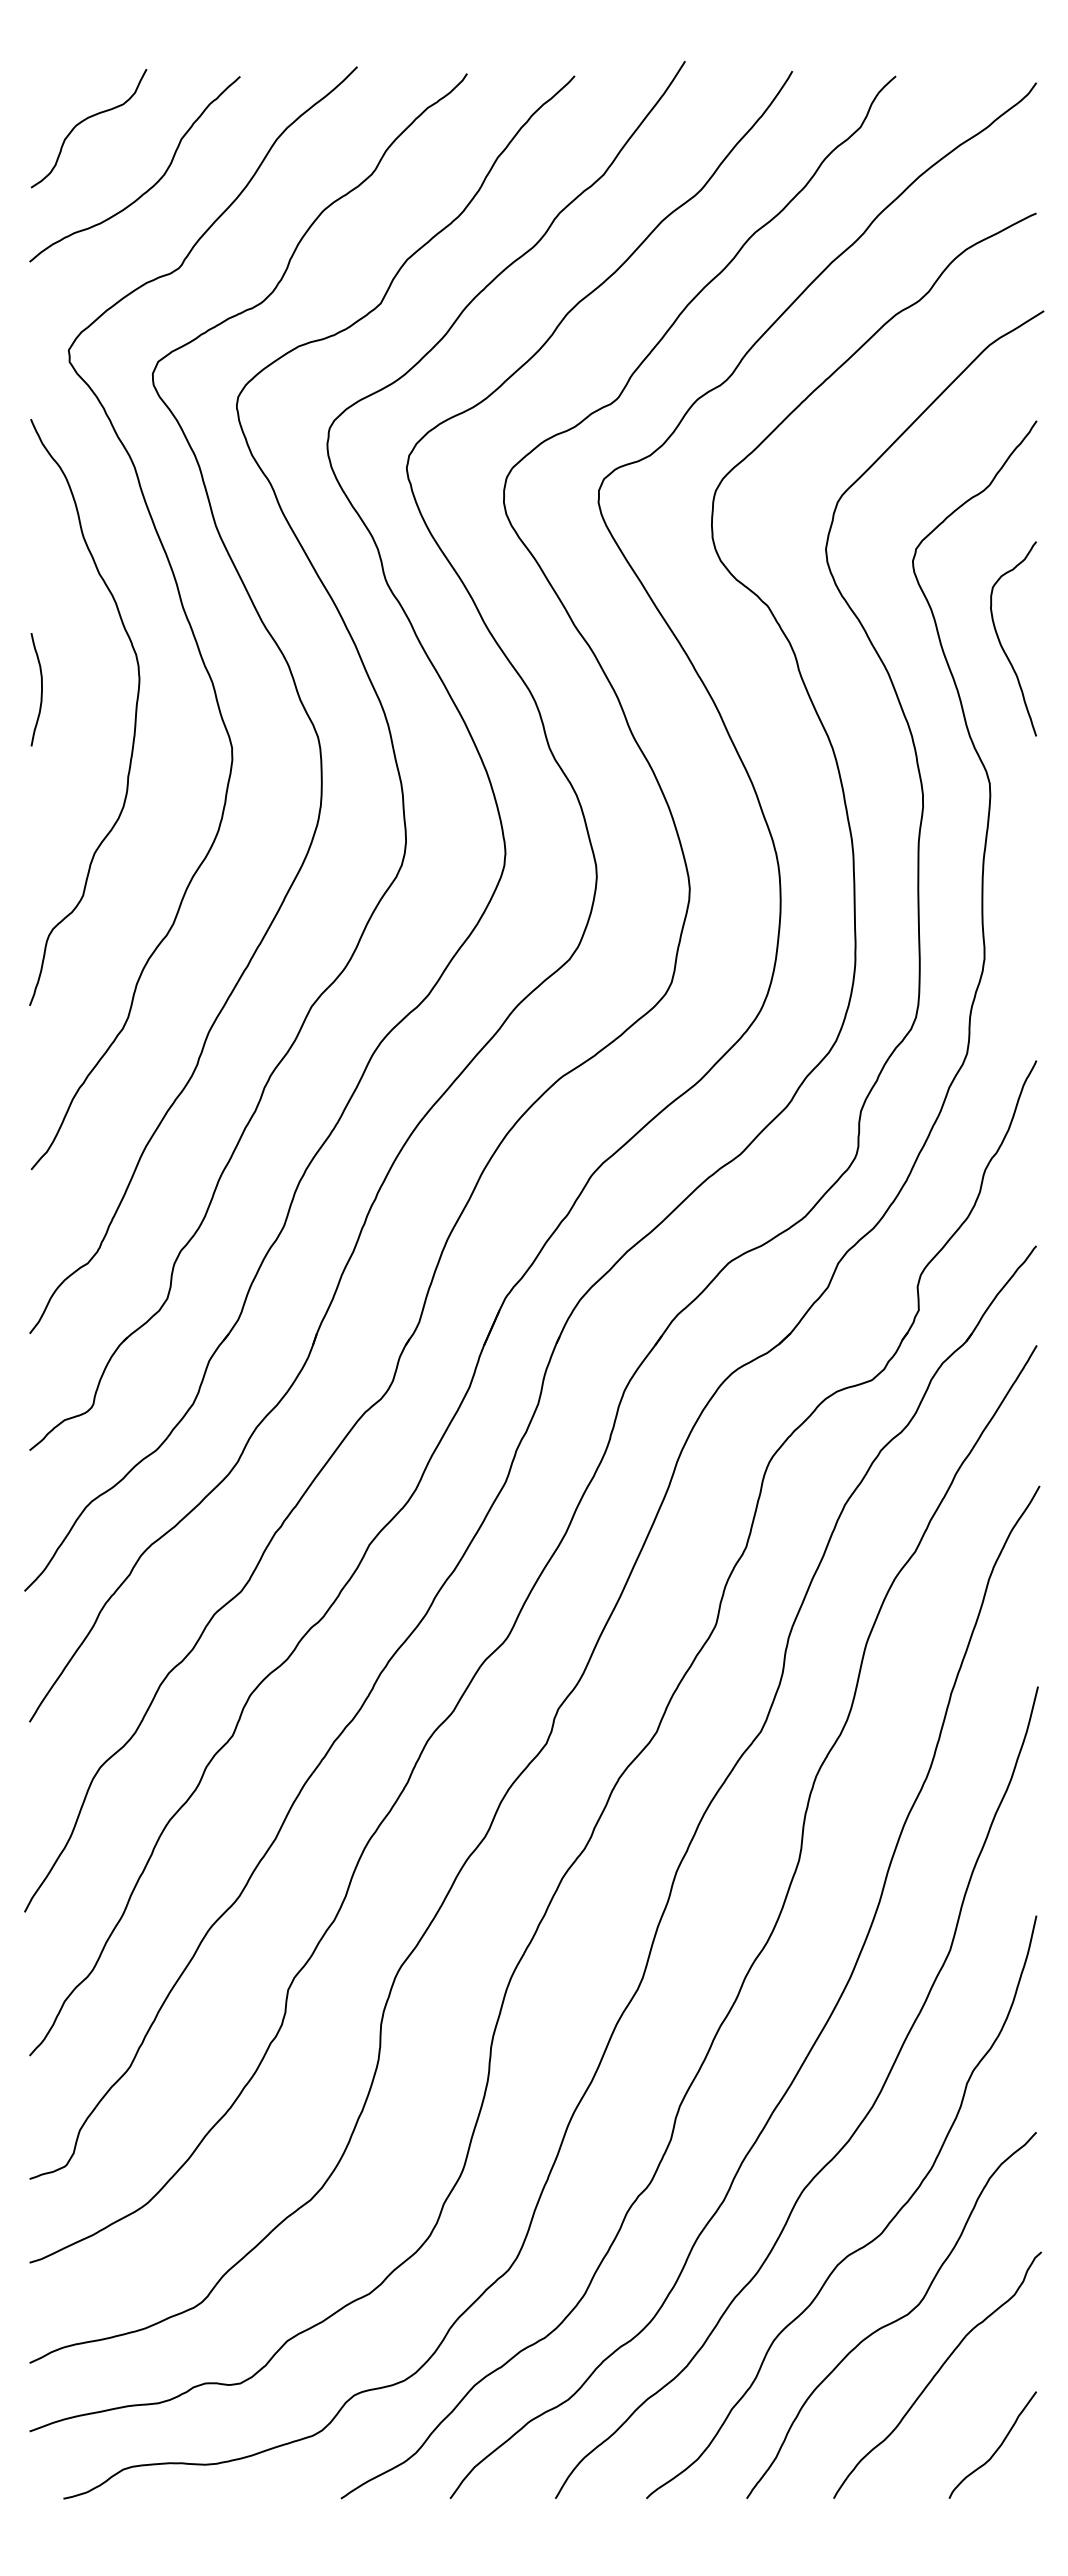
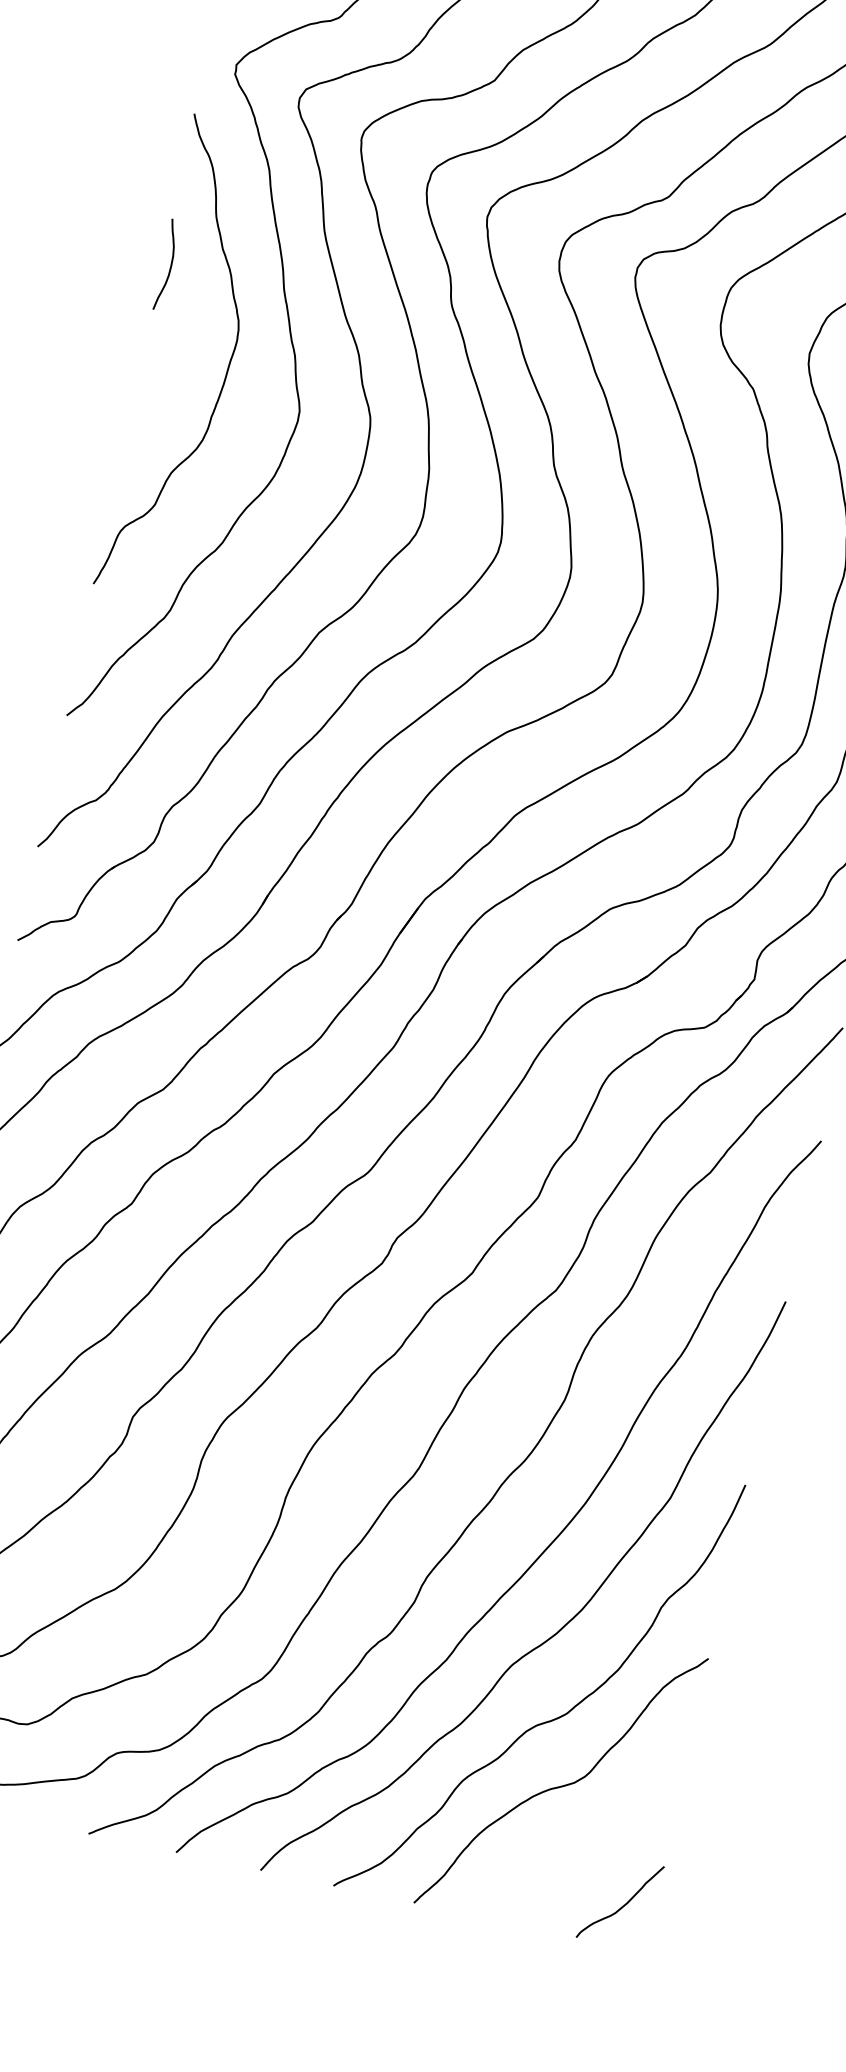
curve: (41, 689) -> (170, 265), moved
curve: (937, 2373) -> (588, 1835), removed

